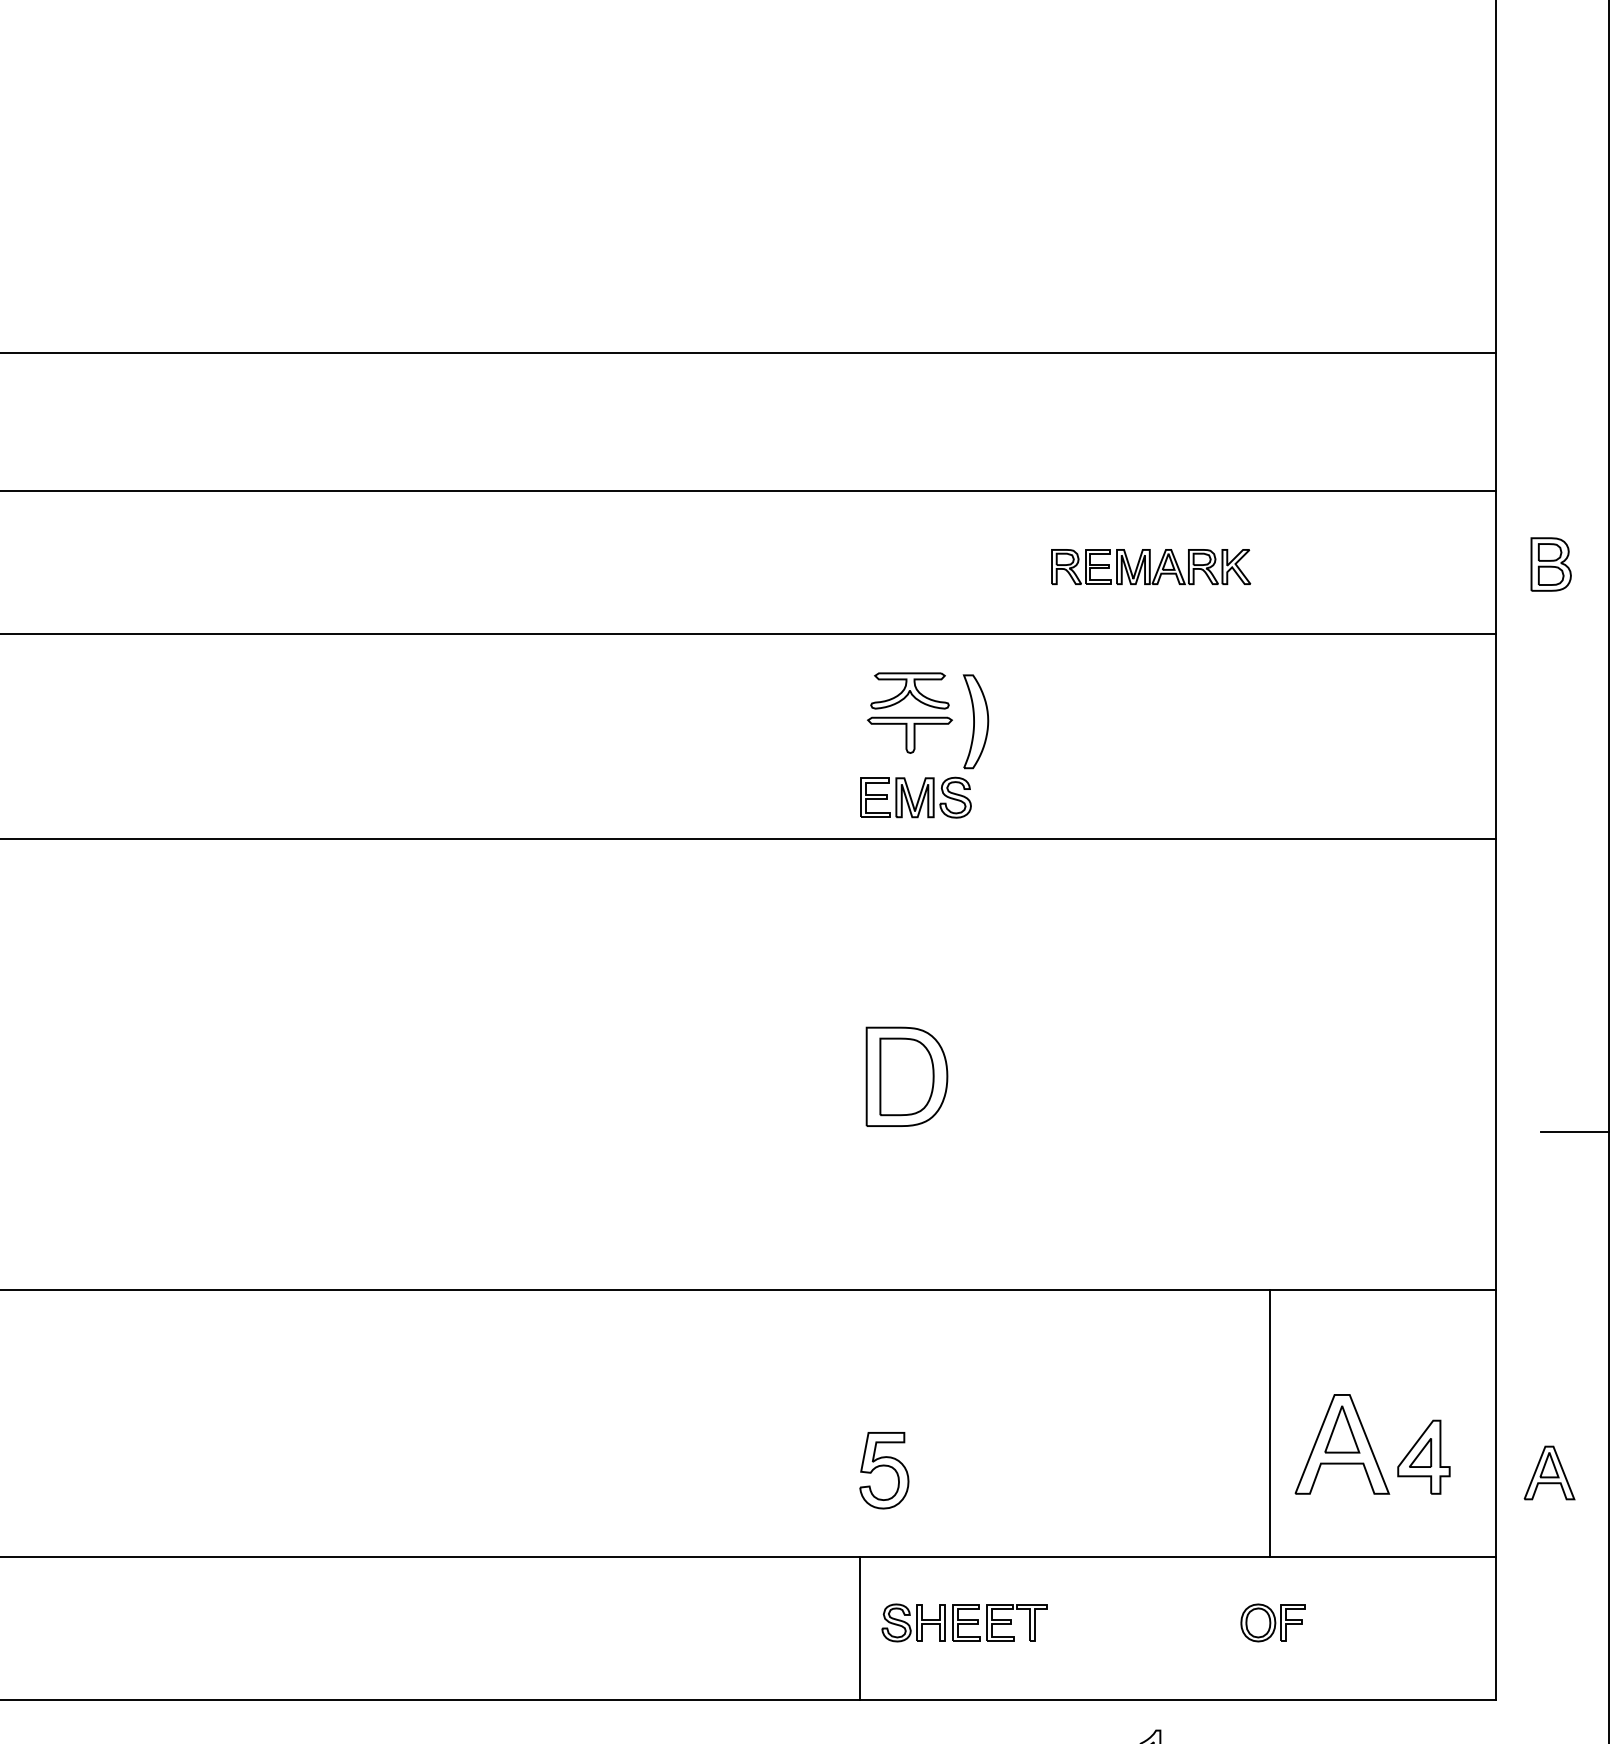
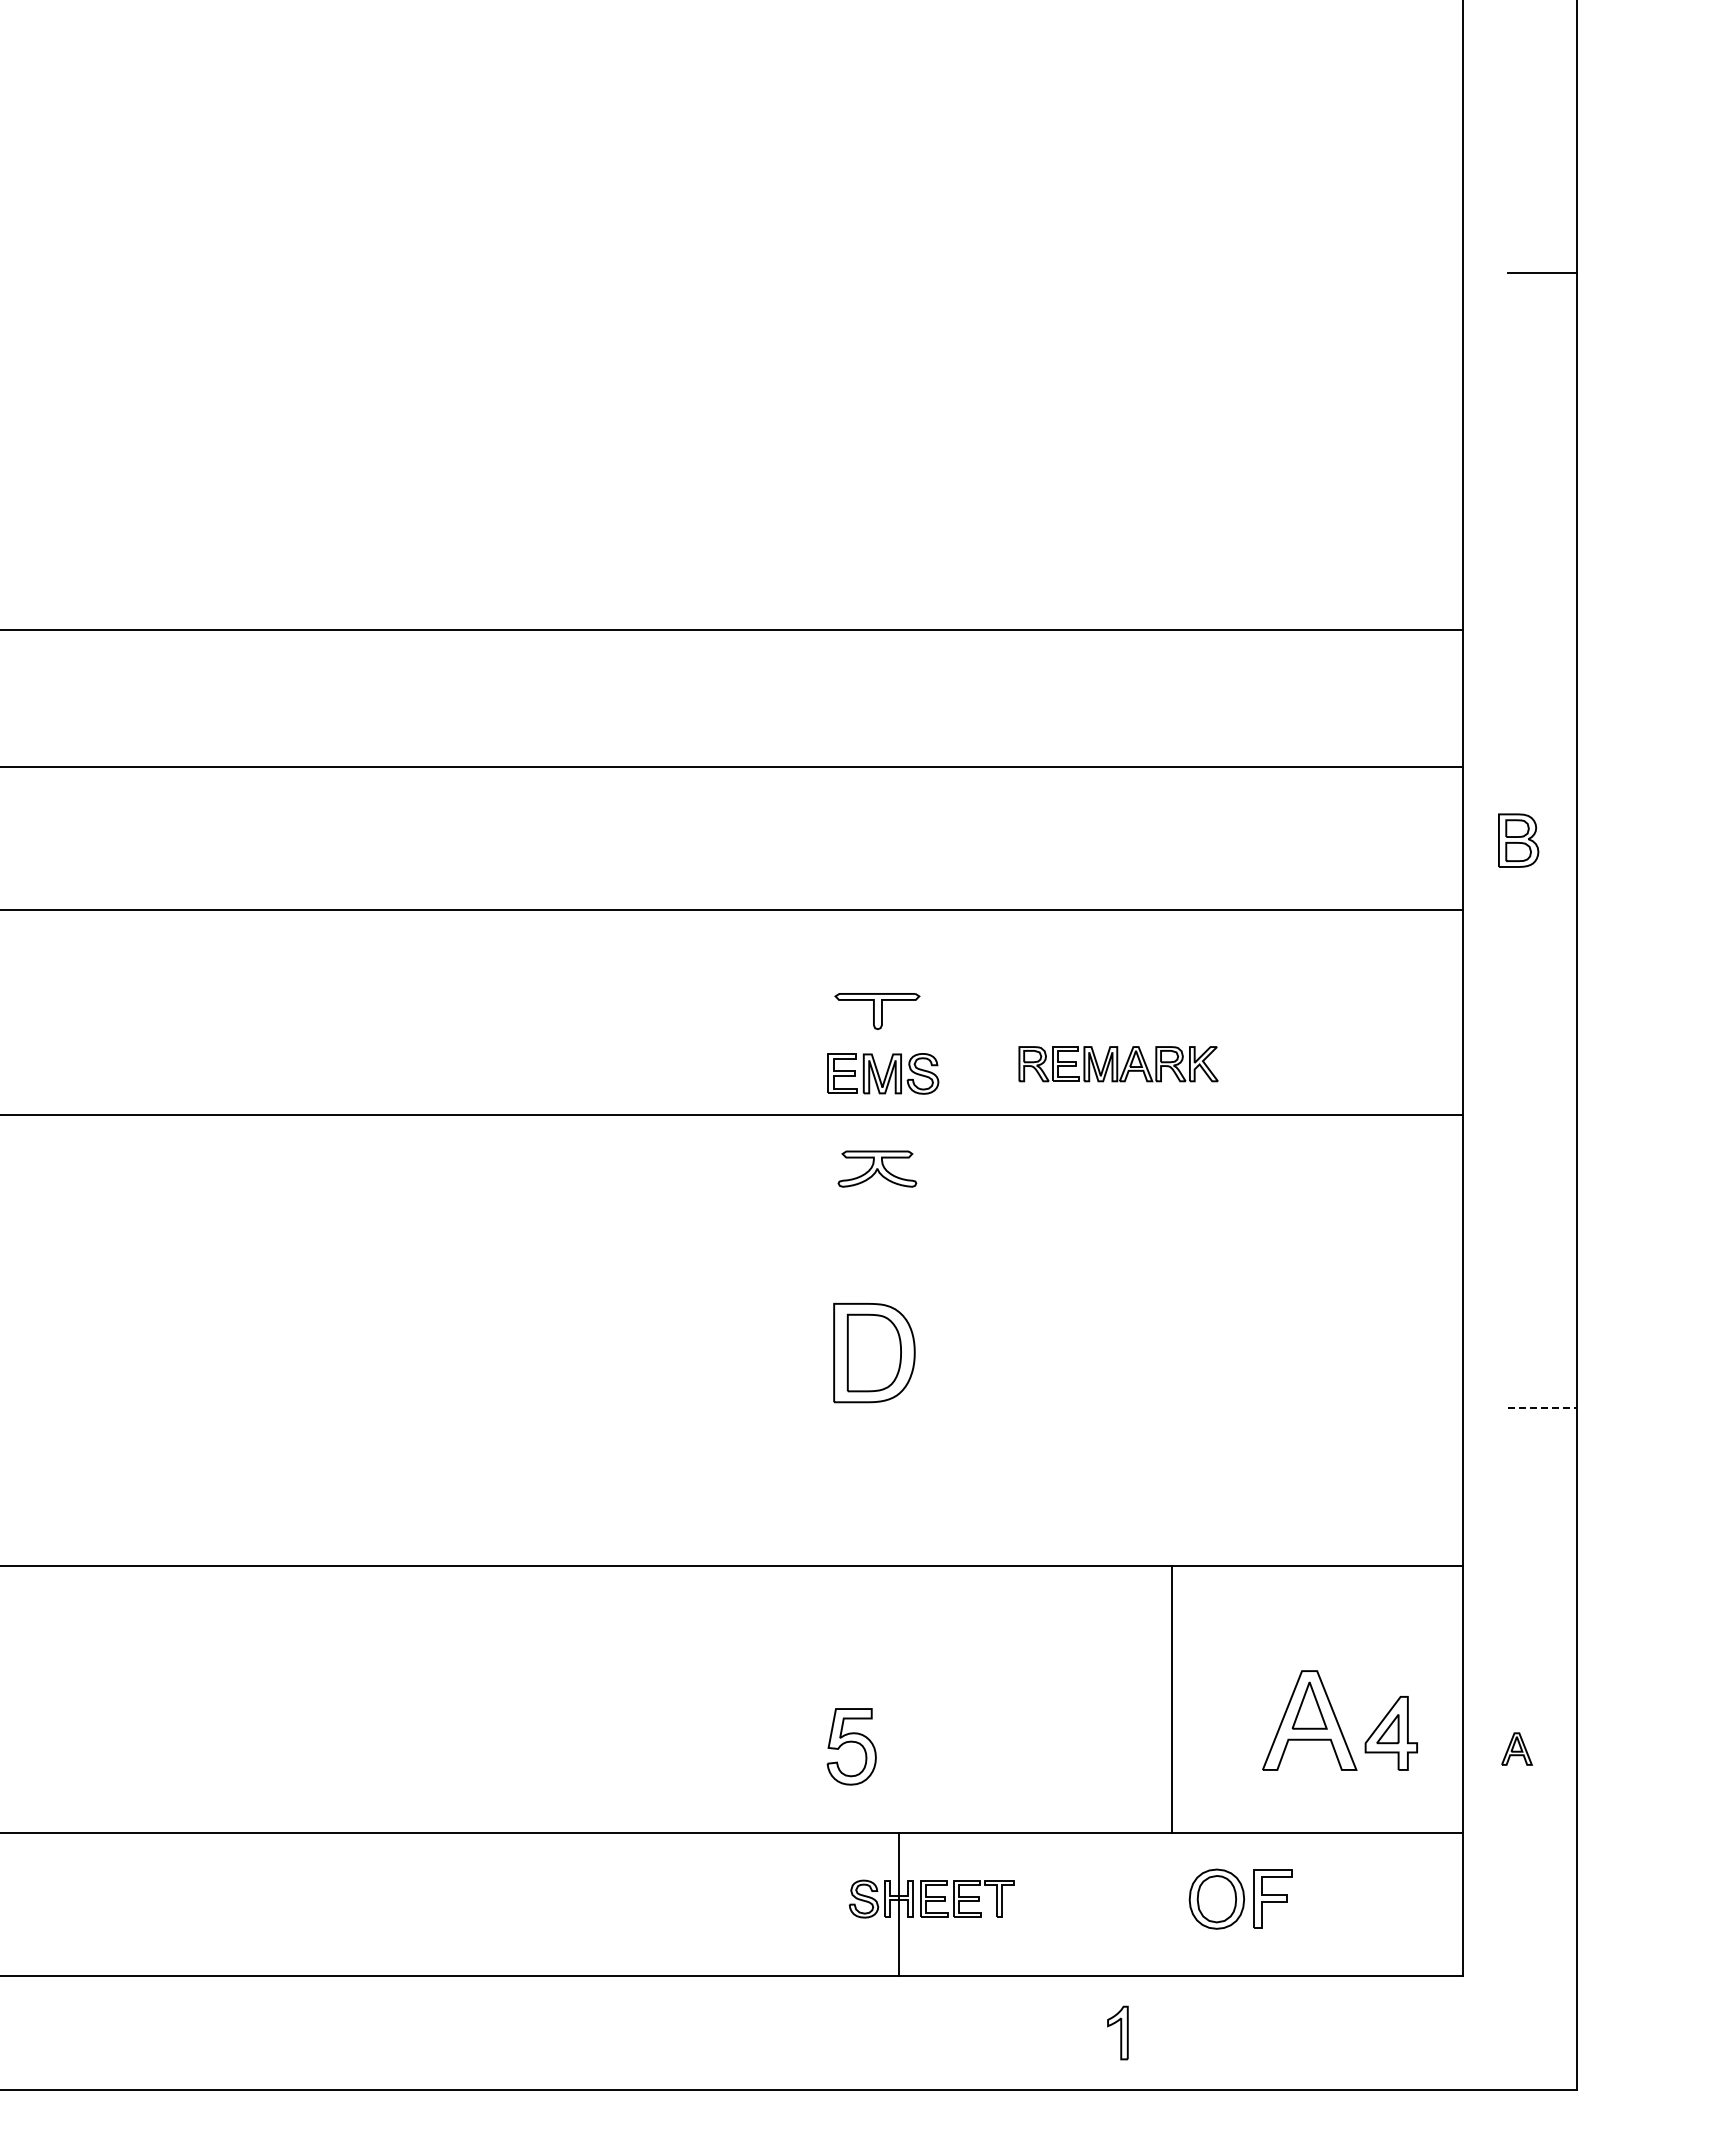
part: (1151, 567) -> (1118, 1064), moved
part: (910, 690) -> (877, 1168), moved
part: (976, 721) -> (943, 997), removed
line: (1575, 1132) -> (1542, 1408), solid -> dashed
line: (1270, 1423) -> (1172, 1699), moved
part: (1549, 1472) -> (1516, 1748), size x0.6
part: (1273, 1622) -> (1240, 1898), size x1.6
line: (860, 1628) -> (898, 1904), moved

